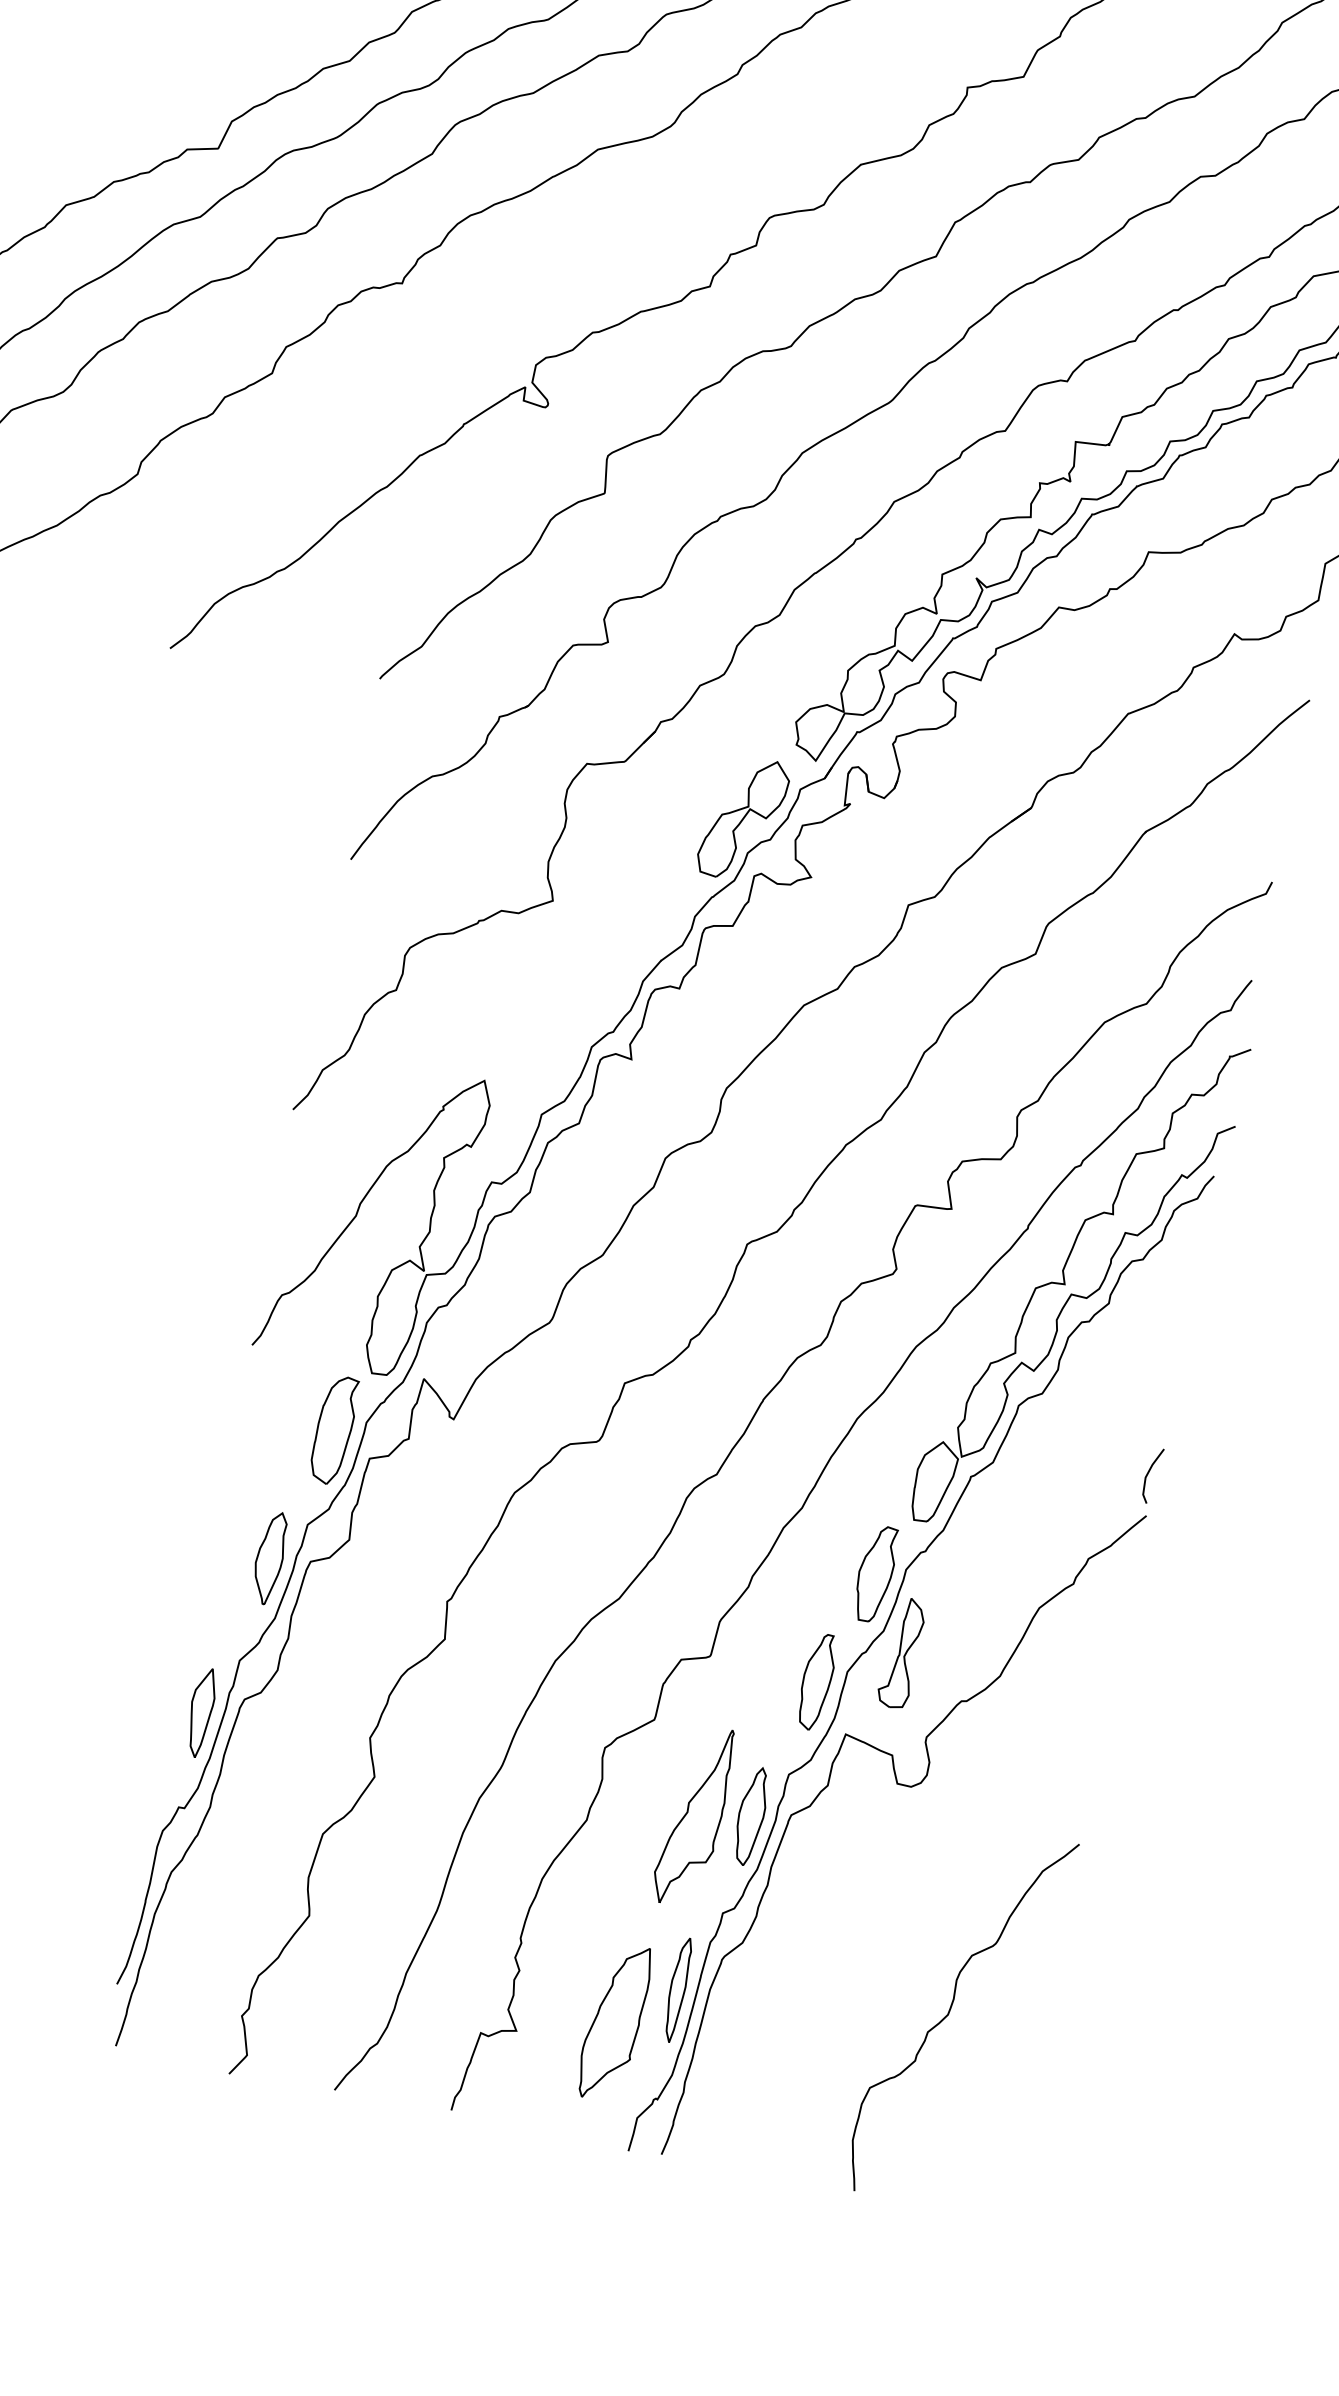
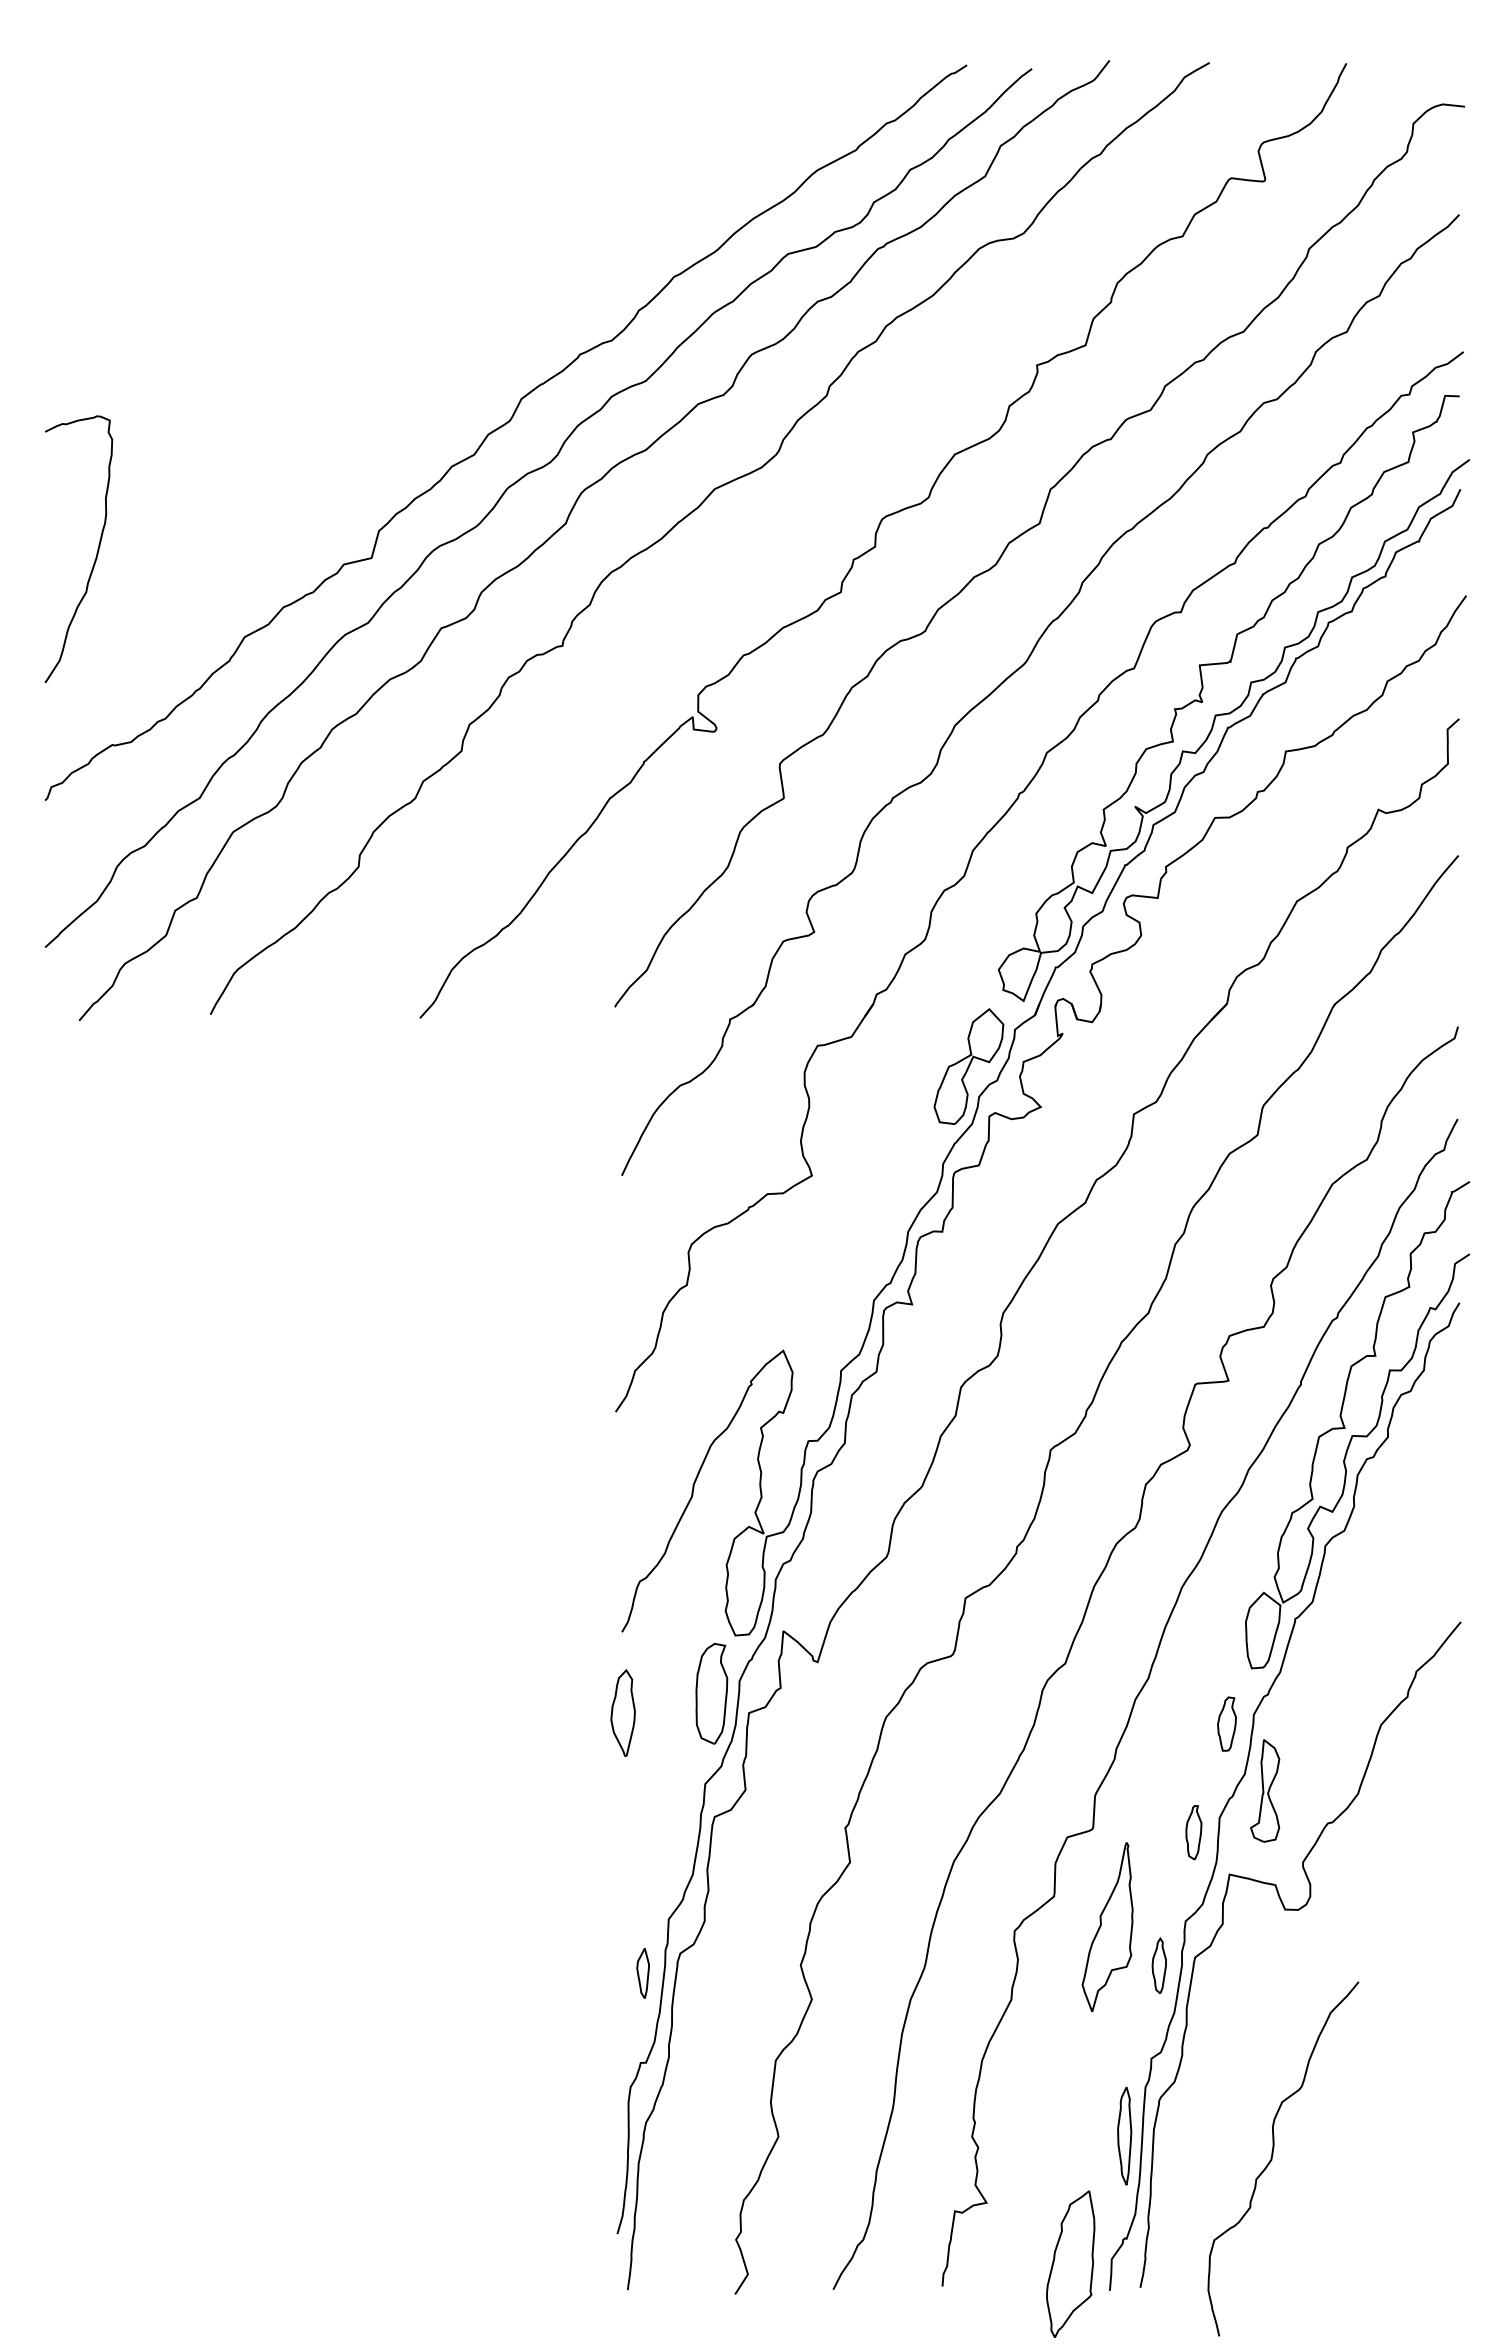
line: (1149, 1473) -> (1455, 1583), removed
part: (269, 1557) -> (622, 1712), moved
part: (875, 1573) -> (1226, 1723), size x0.6
part: (816, 1681) -> (1193, 1832), size x0.6
part: (200, 1712) -> (642, 1973), size x0.6
part: (694, 1815) -> (1107, 1926), moved
part: (751, 1815) -> (1159, 1965), size x0.6
curve: (951, 2010) -> (1273, 2155), moved
part: (614, 2021) -> (1070, 2263), moved

